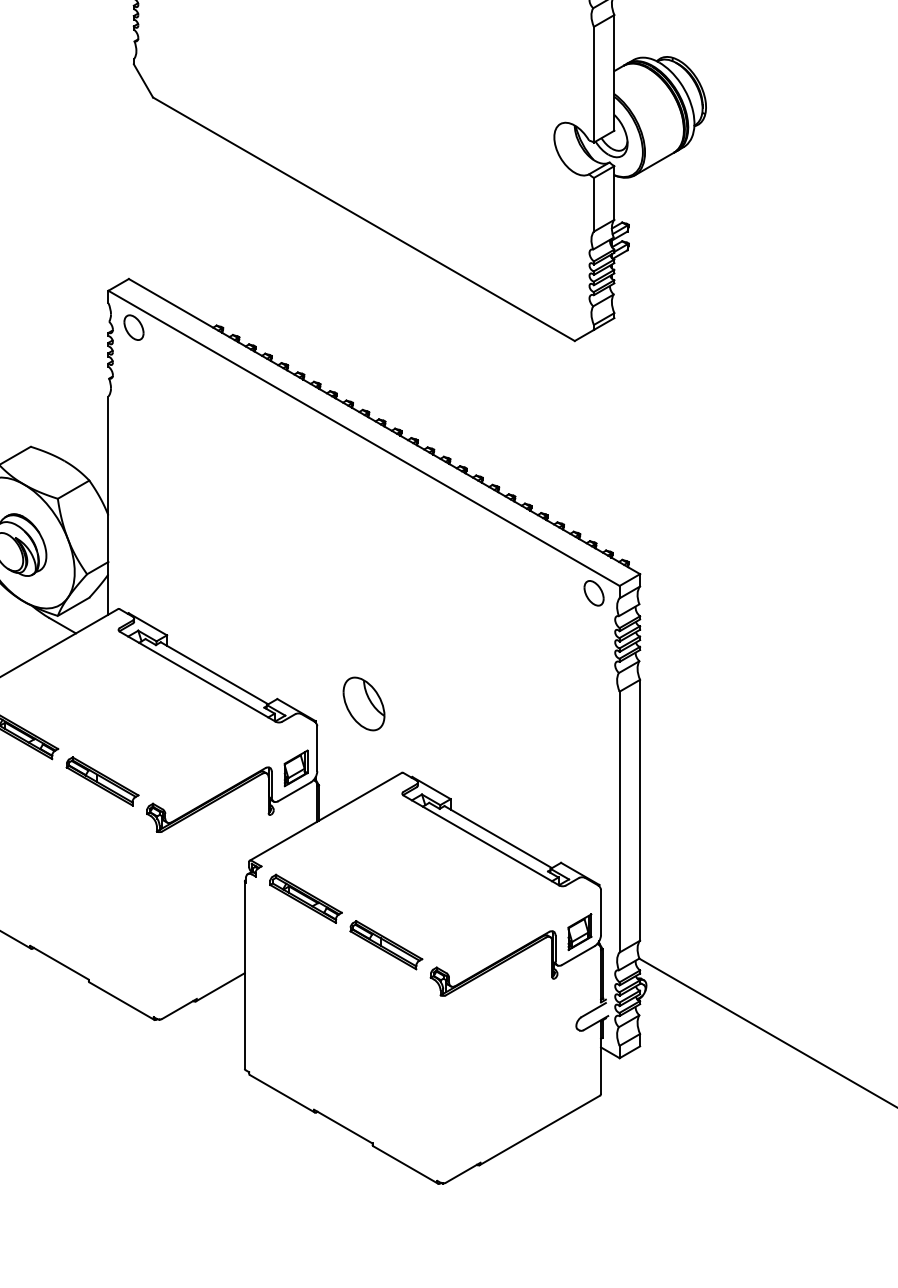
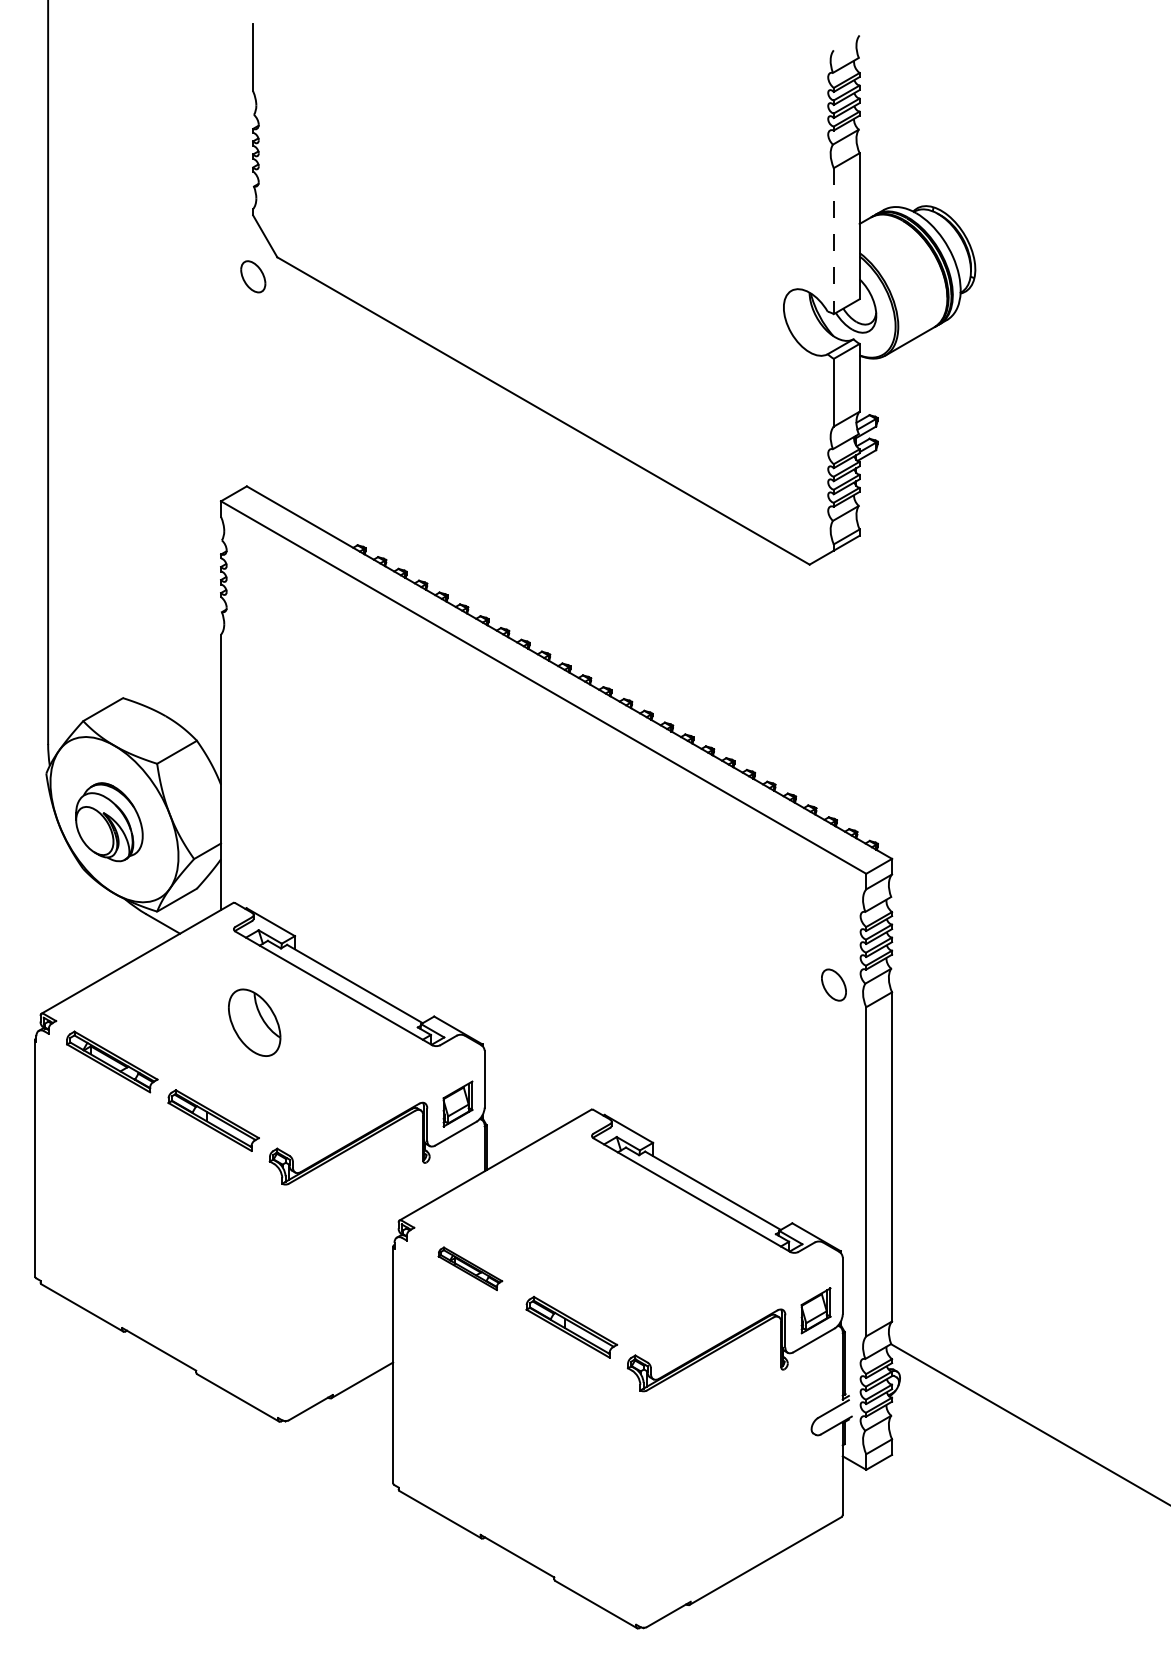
line: (593, 84) -> (833, 241), solid -> dashed
part: (134, 327) -> (253, 276), moved
part: (593, 592) -> (833, 984), moved
part: (363, 703) -> (254, 1022), moved
part: (306, 898) -> (470, 1268), size x0.7

